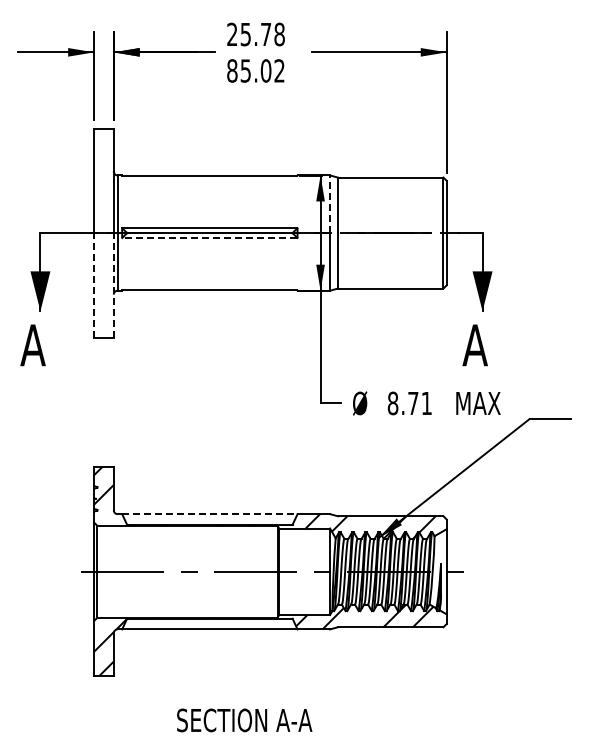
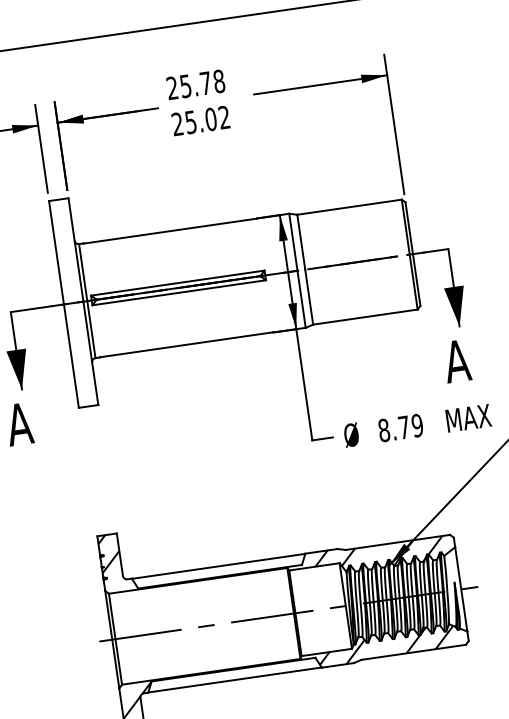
text: (232, 70) -> (177, 123), 85.02 -> 25.02
line: (330, 204) -> (293, 242), dashed -> solid
line: (209, 237) -> (178, 292), dashed -> solid
line: (94, 284) -> (71, 355), dashed -> solid
line: (113, 284) -> (90, 352), dashed -> solid
text: (426, 403) -> (417, 425), 8.71 -> 8.79
line: (209, 514) -> (218, 566), dashed -> solid

